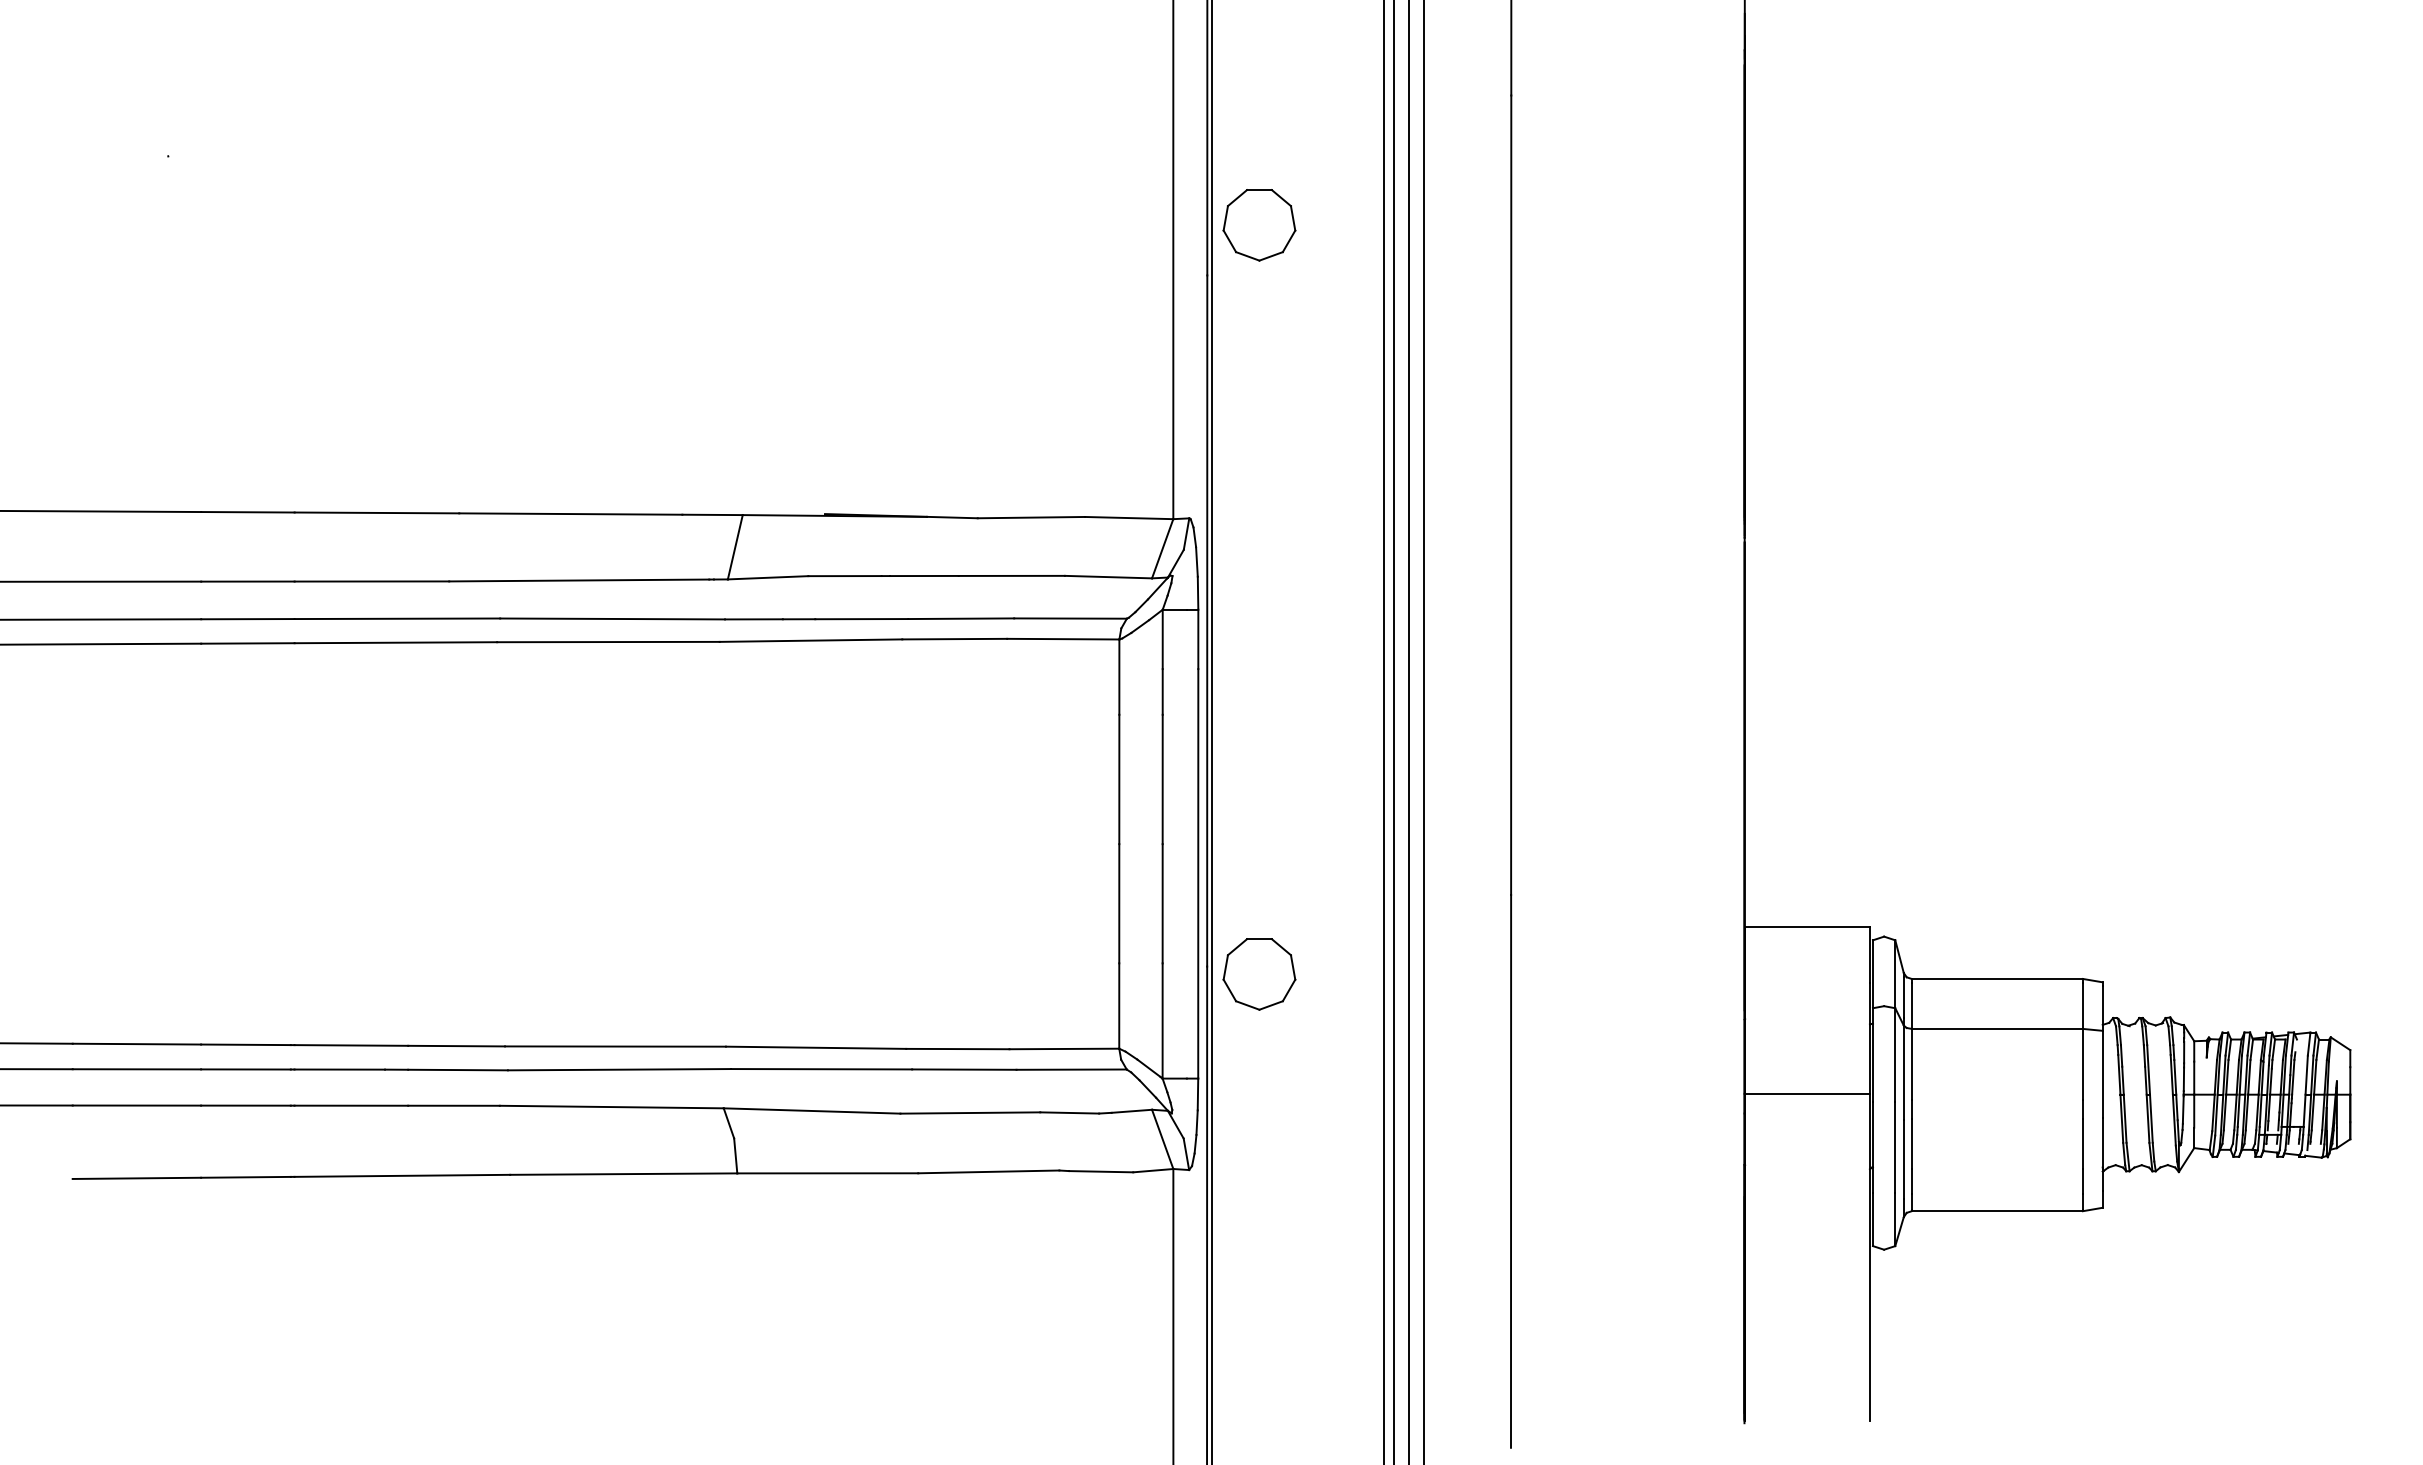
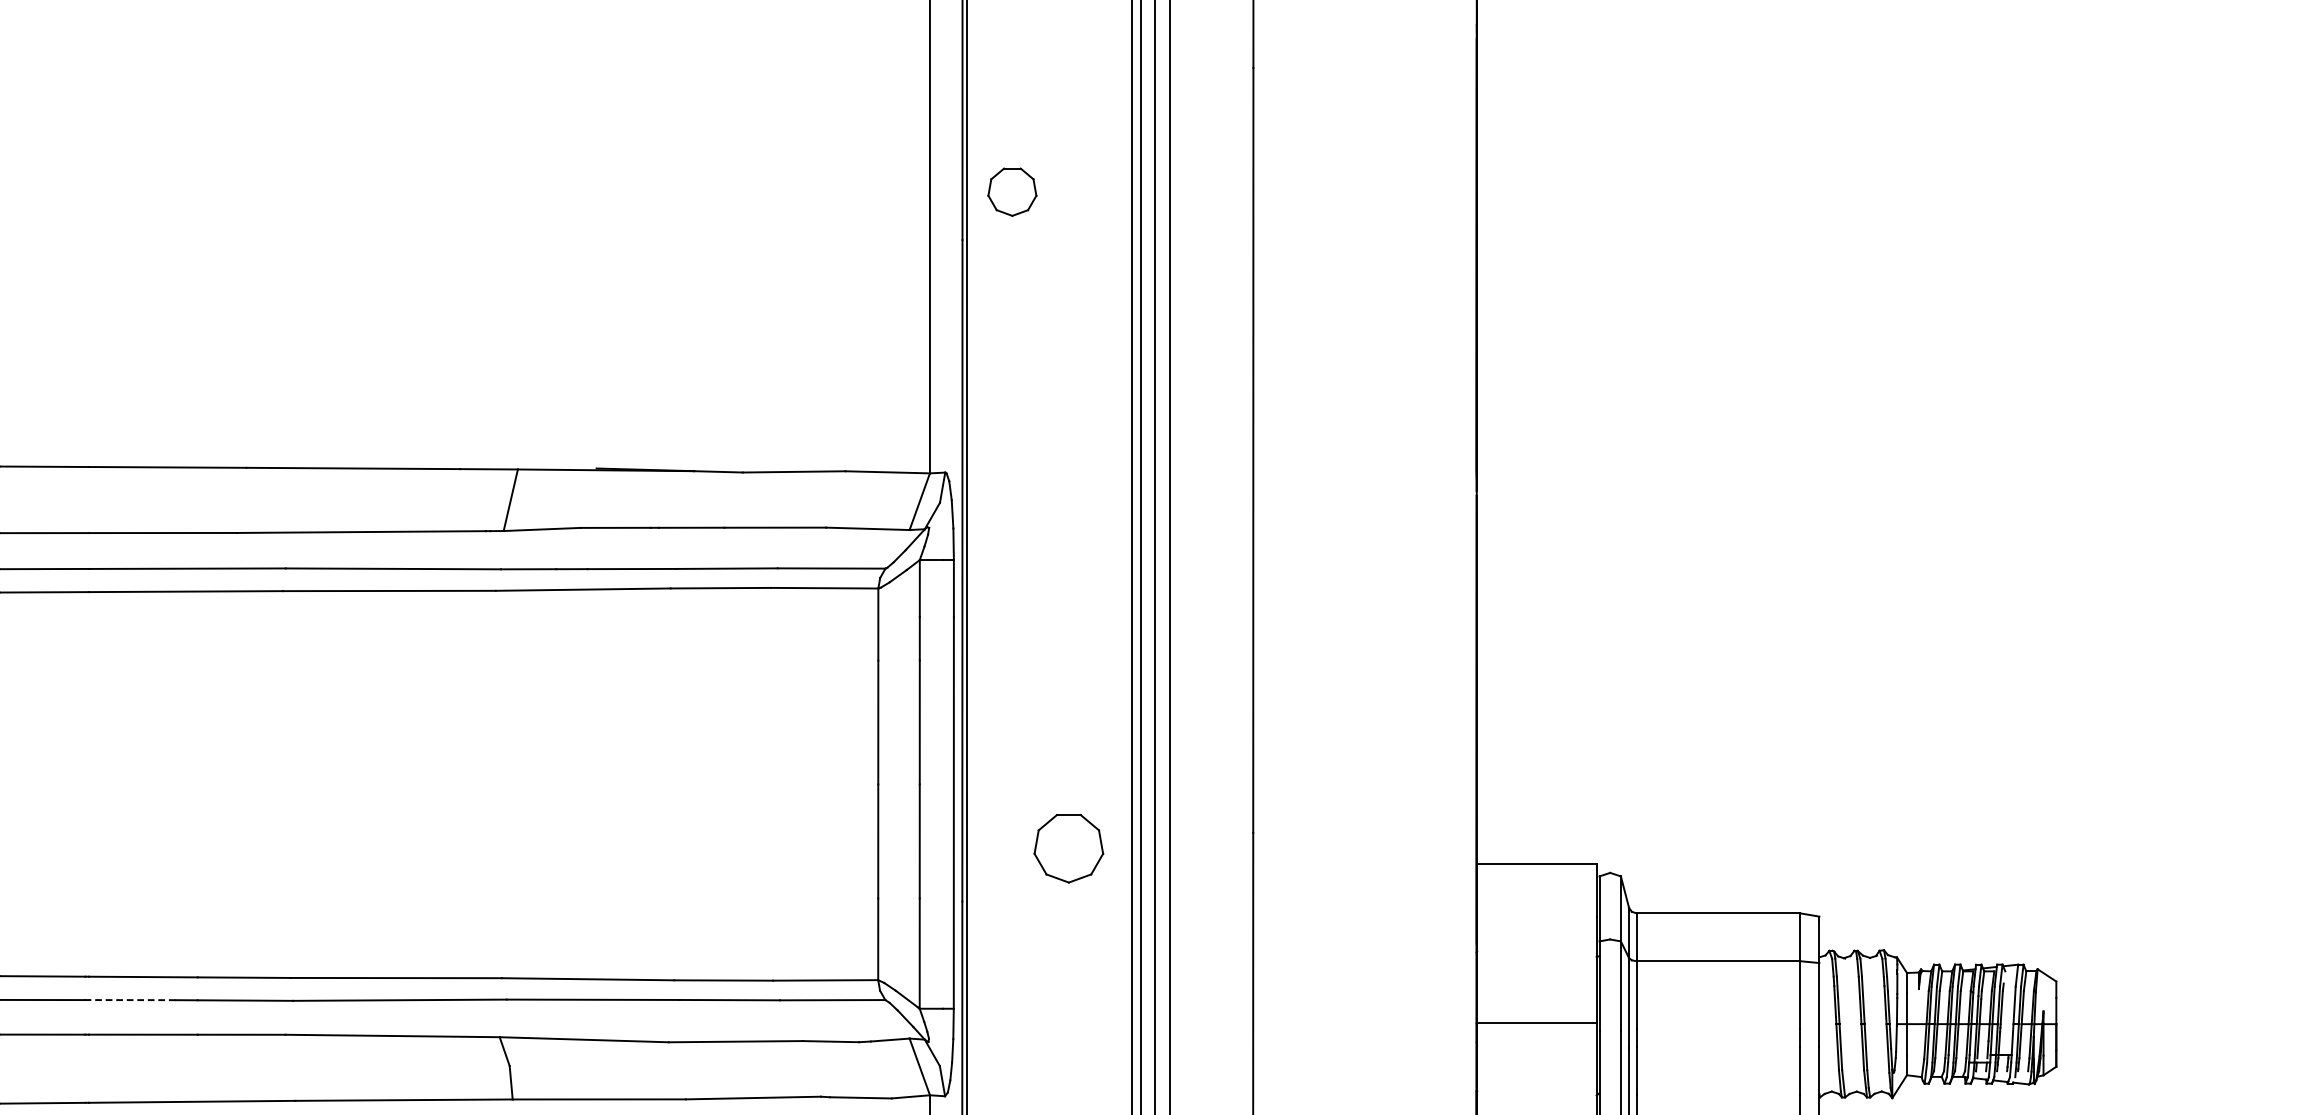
part: (1259, 225) -> (1012, 192), size x0.7
part: (1259, 974) -> (1068, 848), moved
line: (339, 1069) -> (131, 1000), solid -> dashed

